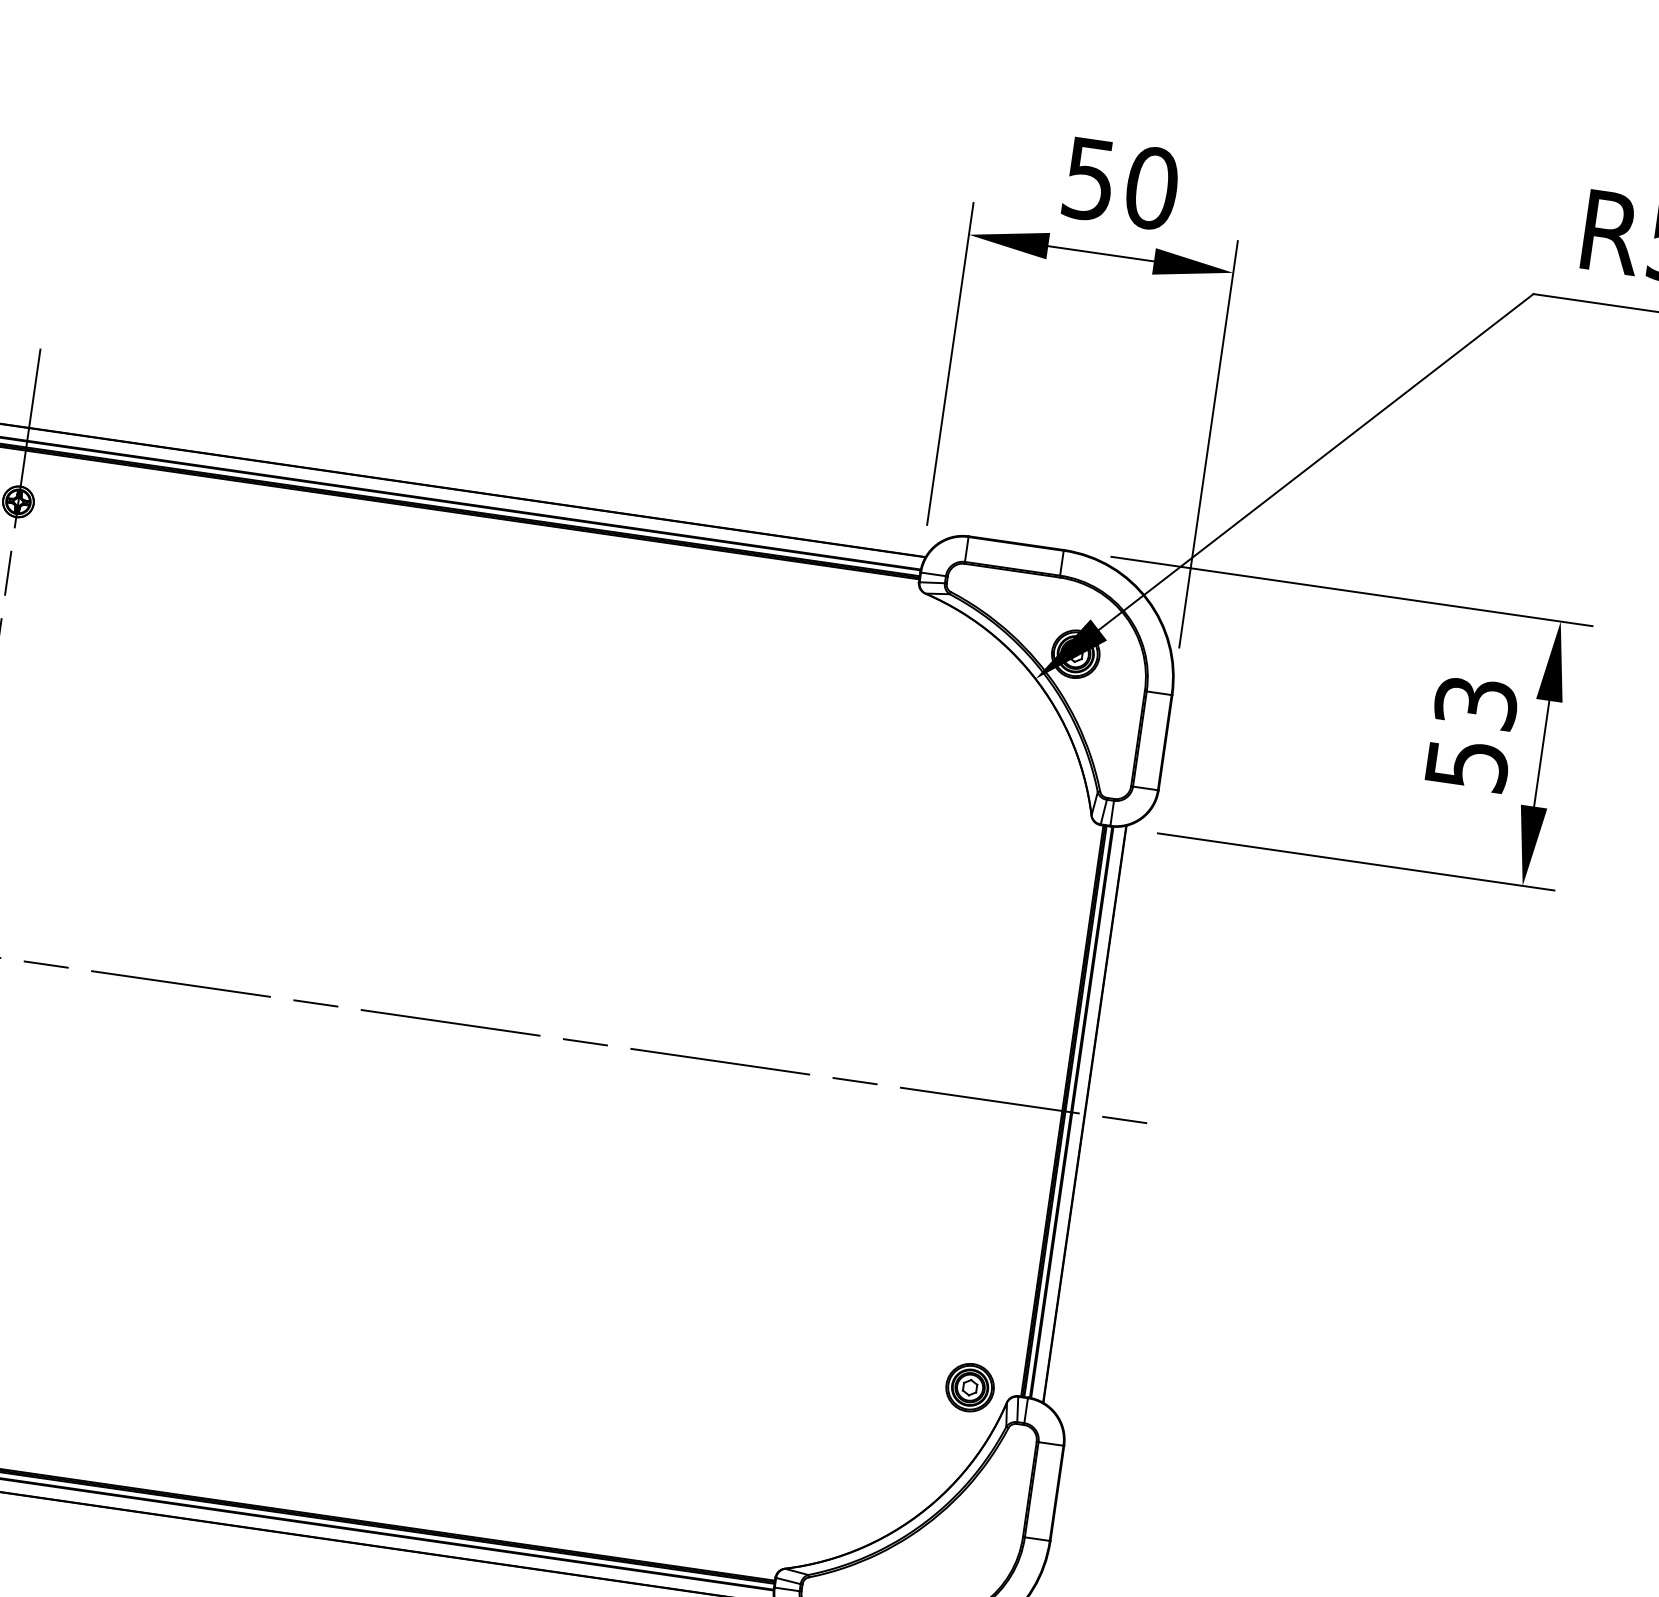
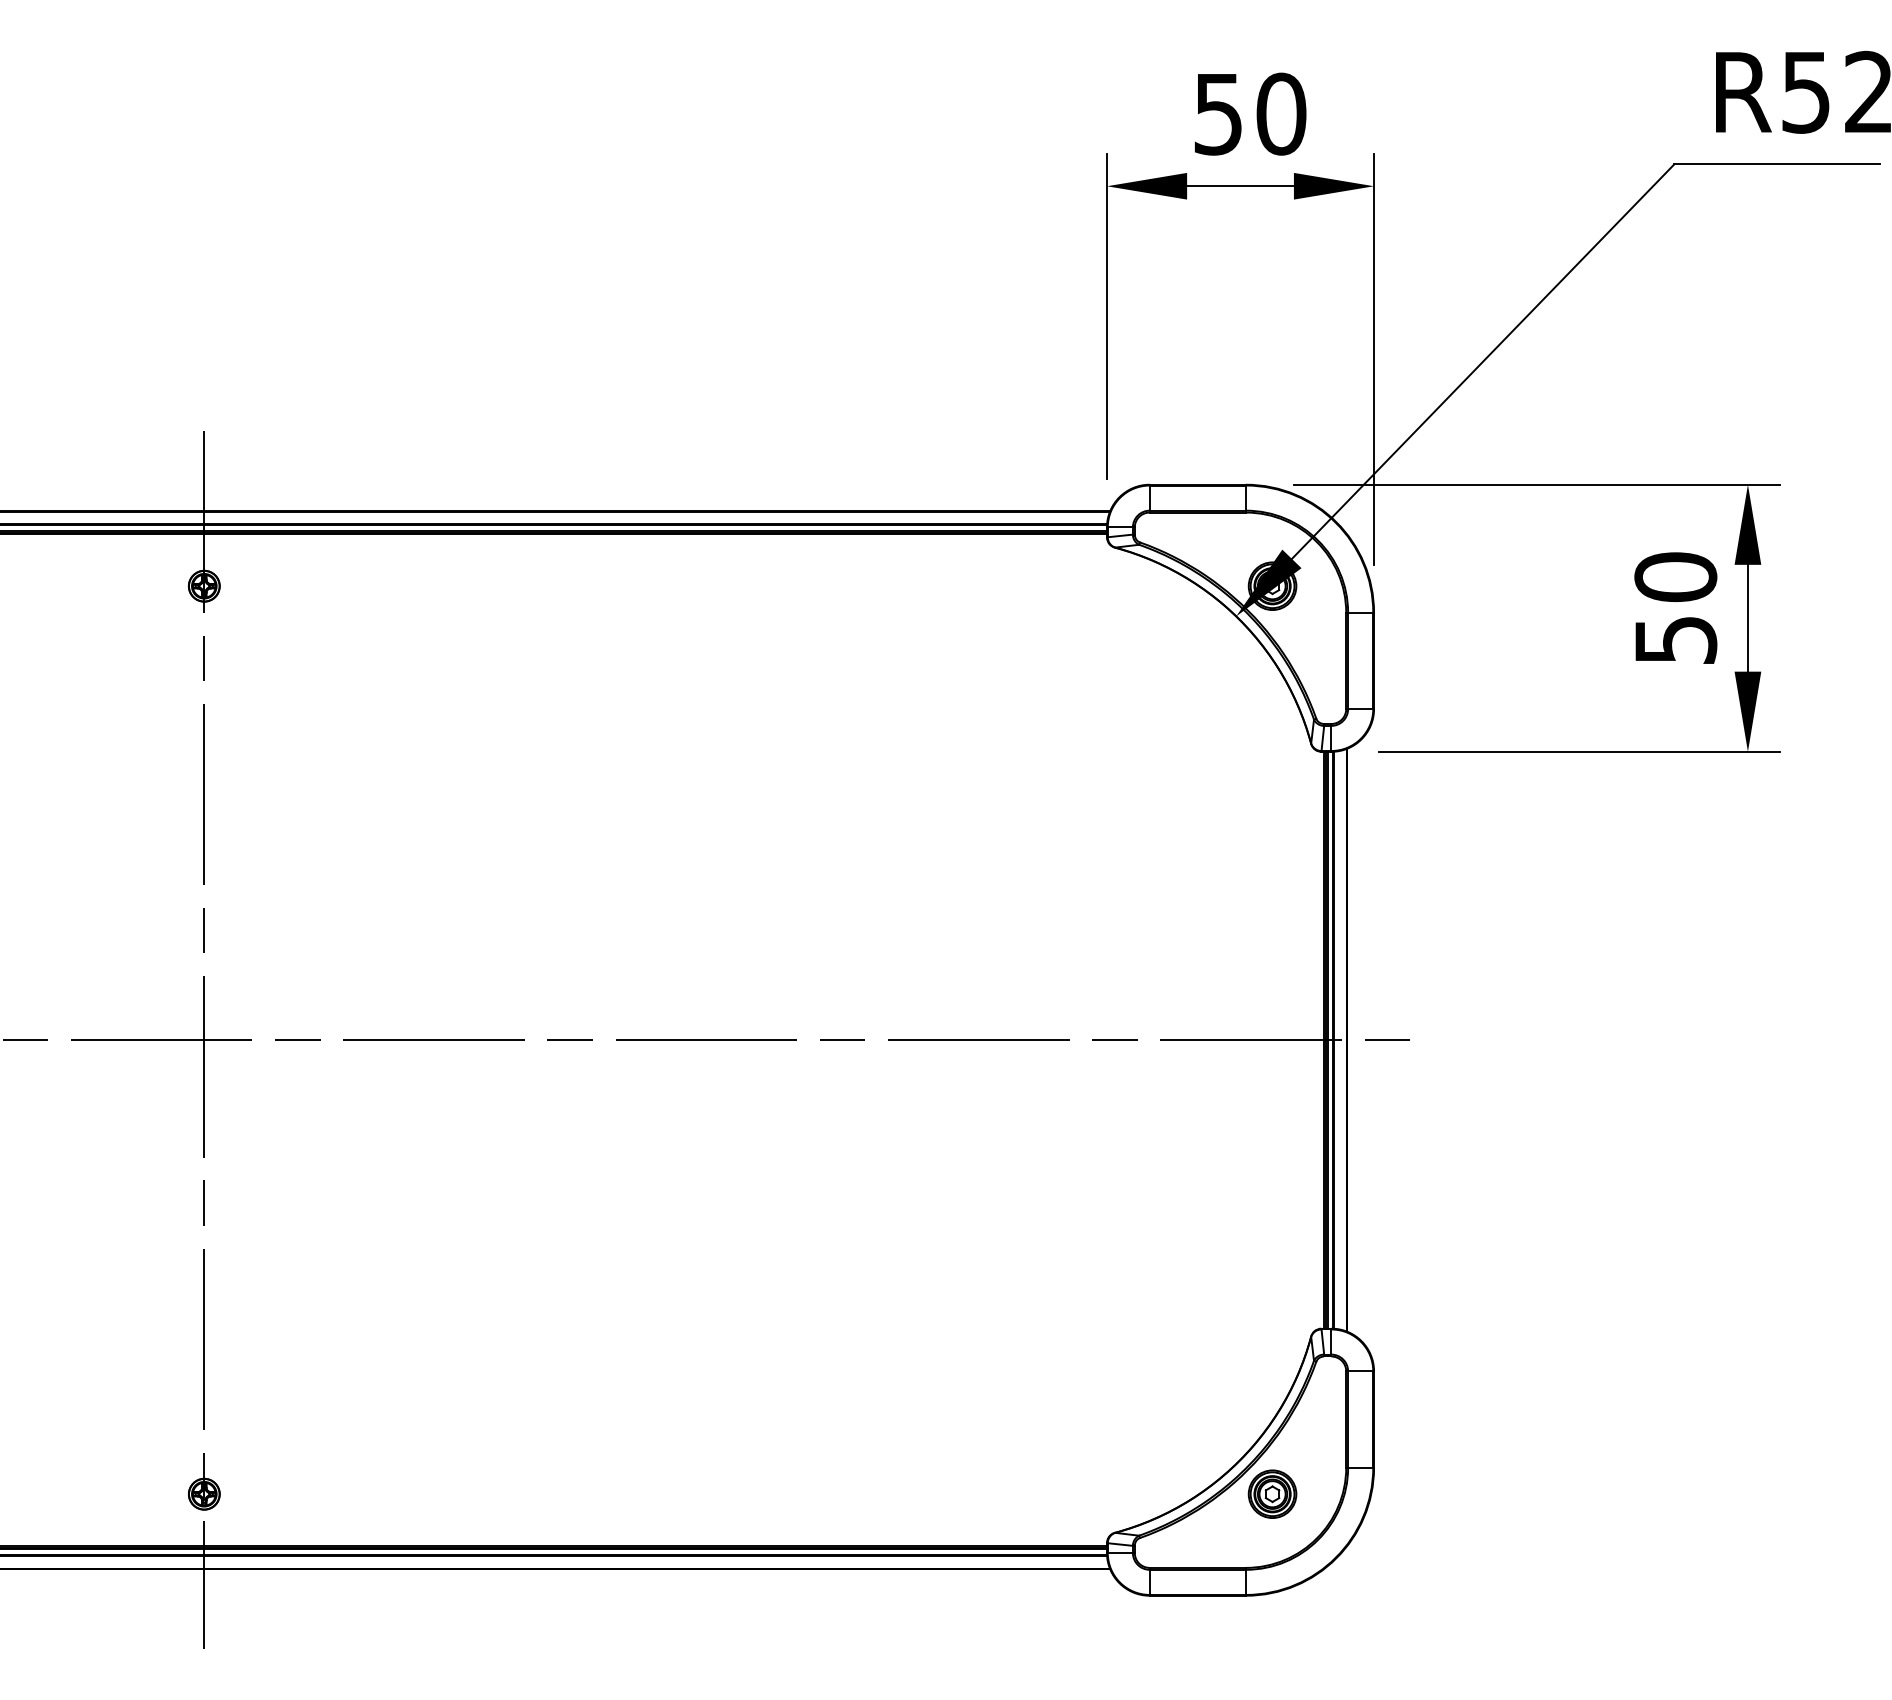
text: (1475, 703) -> (1675, 577), 53 -> 50
part: (970, 1386) -> (1272, 1493), moved

